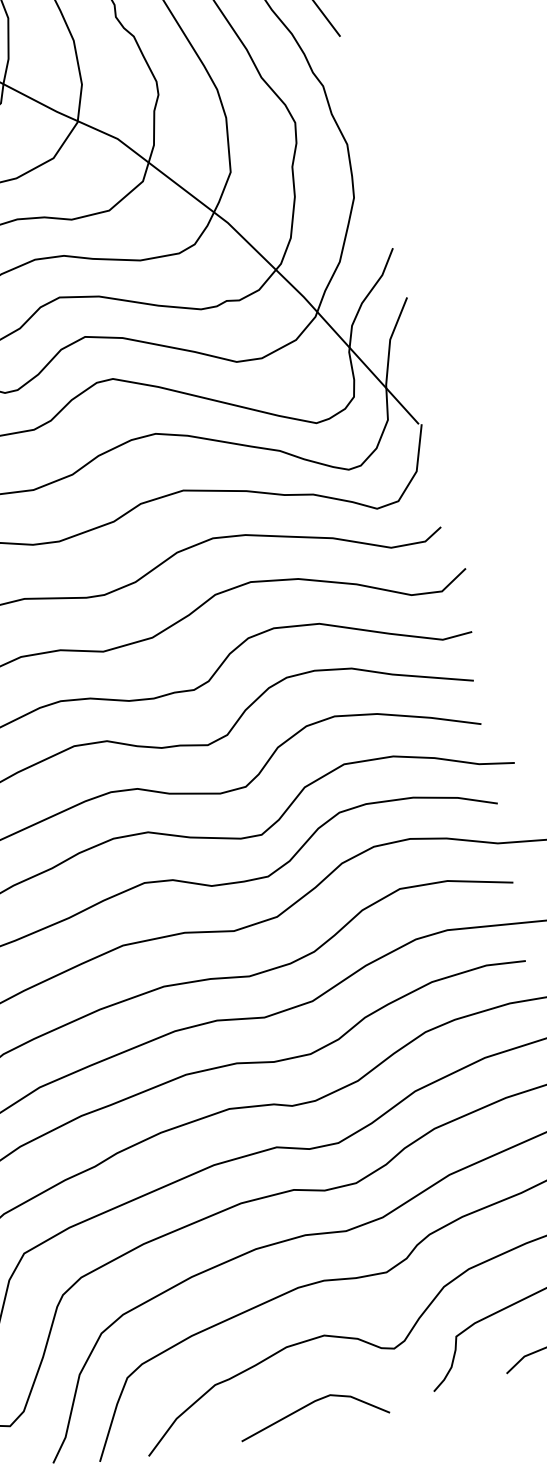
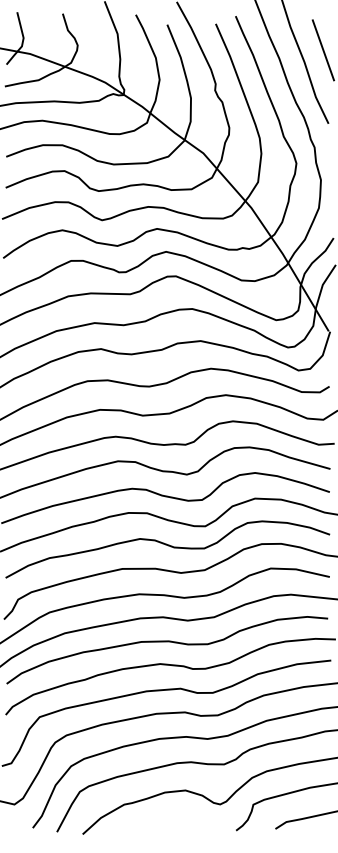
line: (309, 1406) -> (170, 825), removed

